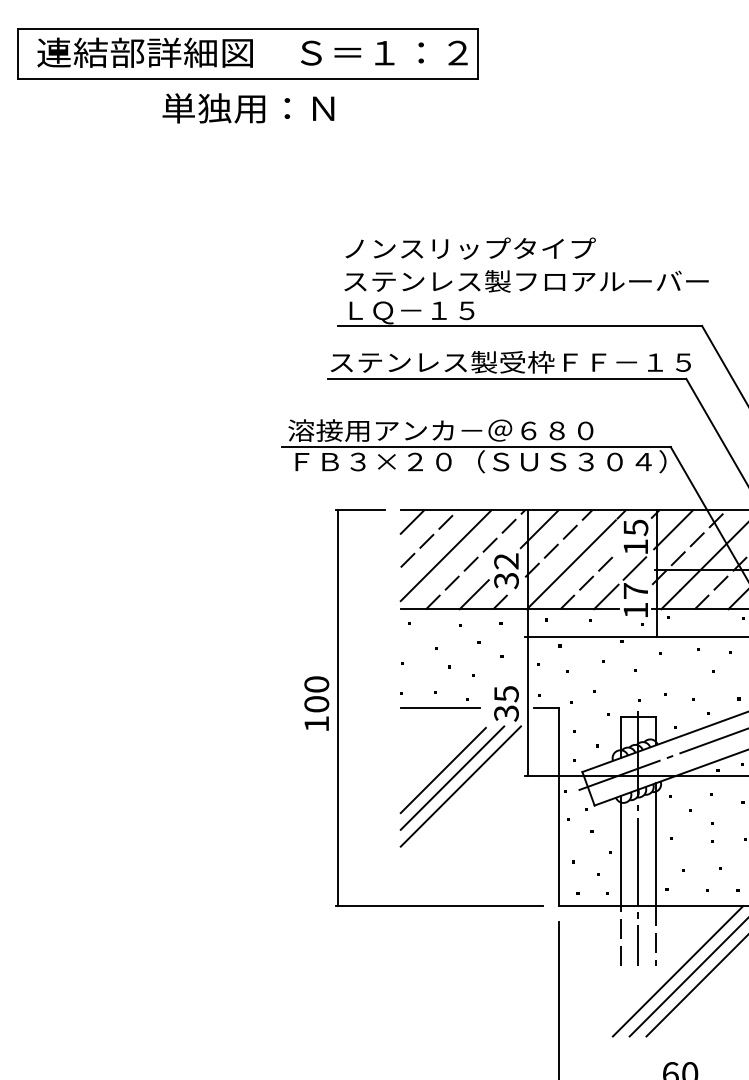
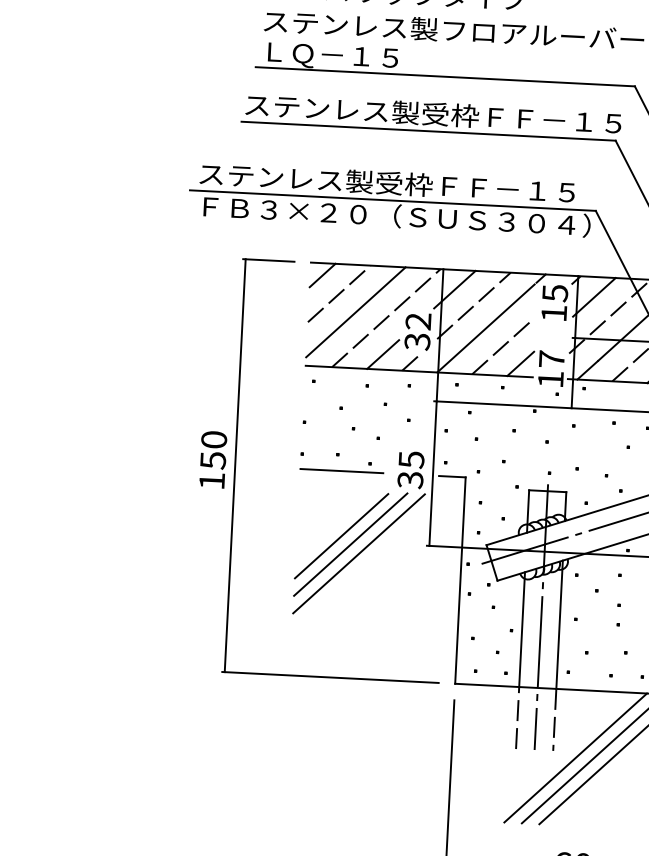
text: (468, 430) -> (385, 183), 溶接用アンカ－＠６８０ -> ステンレス製受枠ＦＦ－１５
line: (634, 568) -> (551, 335), removed
text: (316, 704) -> (212, 460), 100 -> 150

